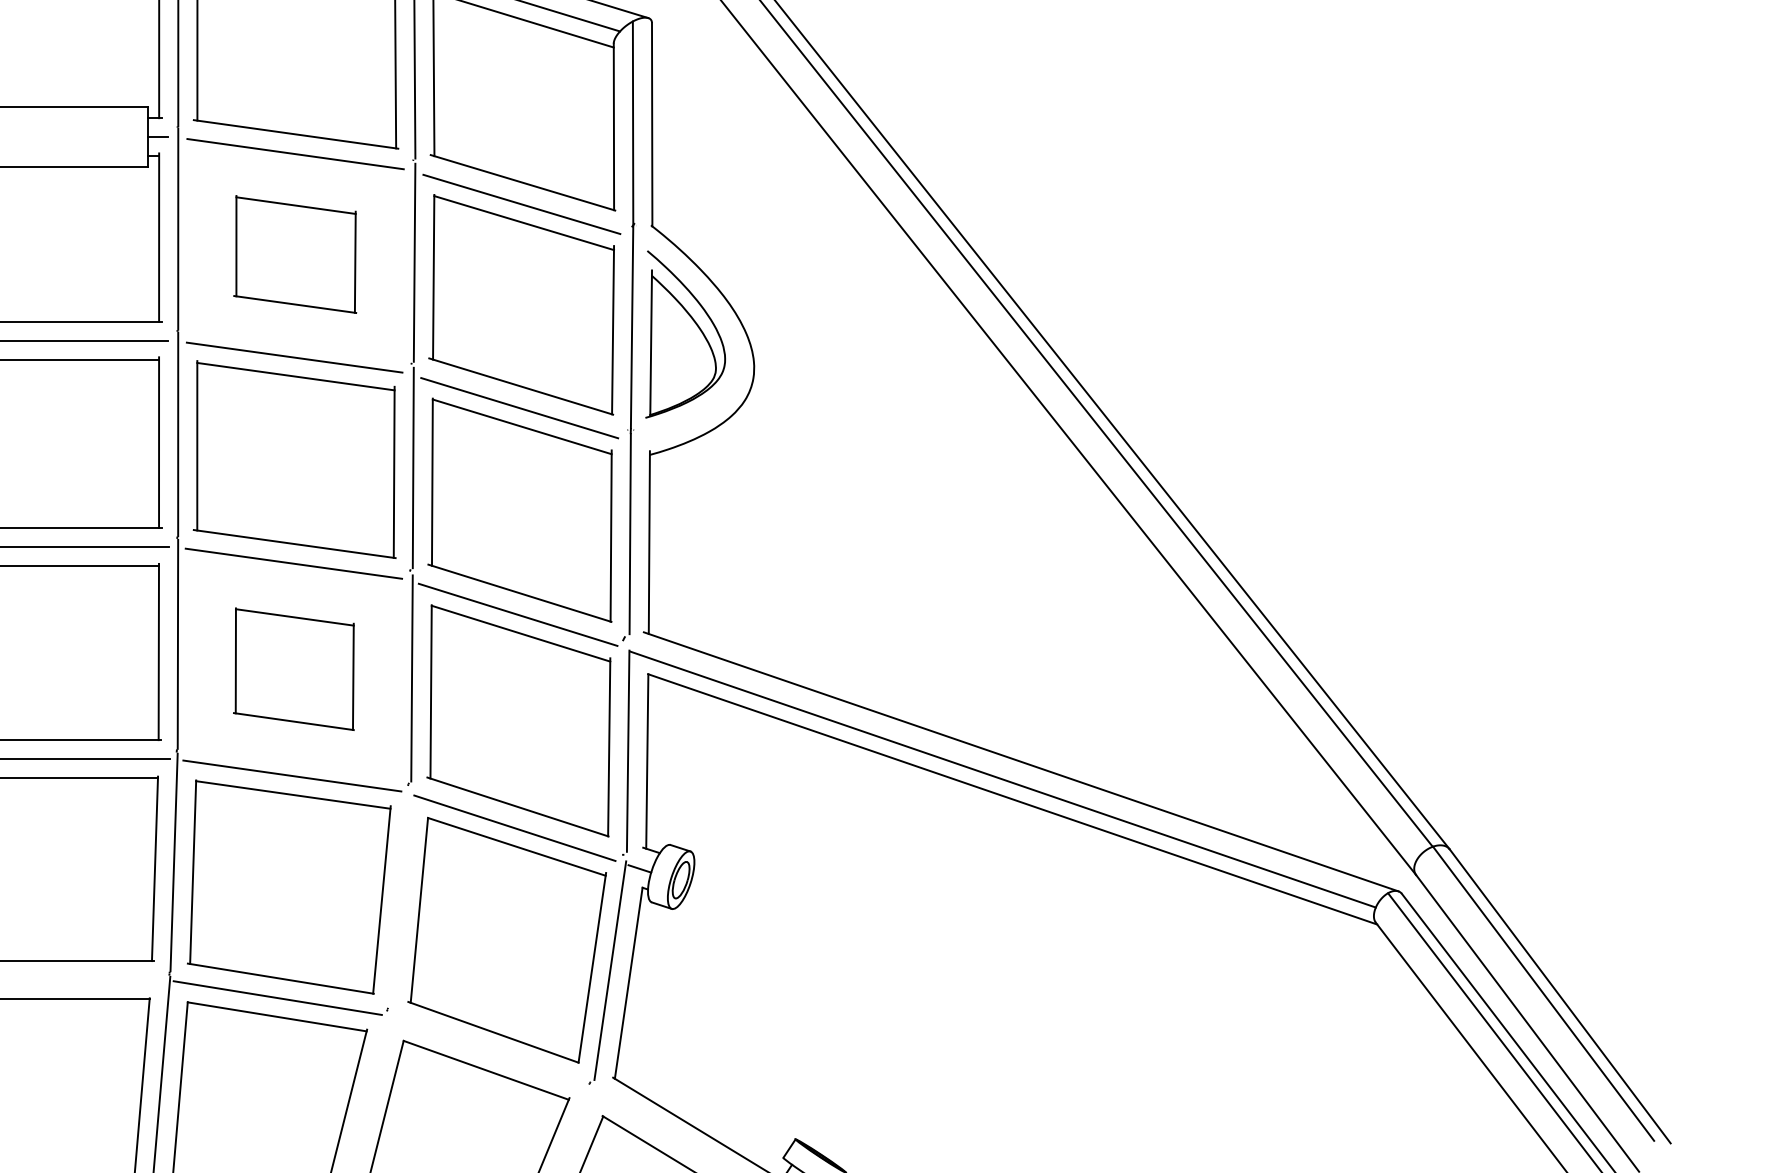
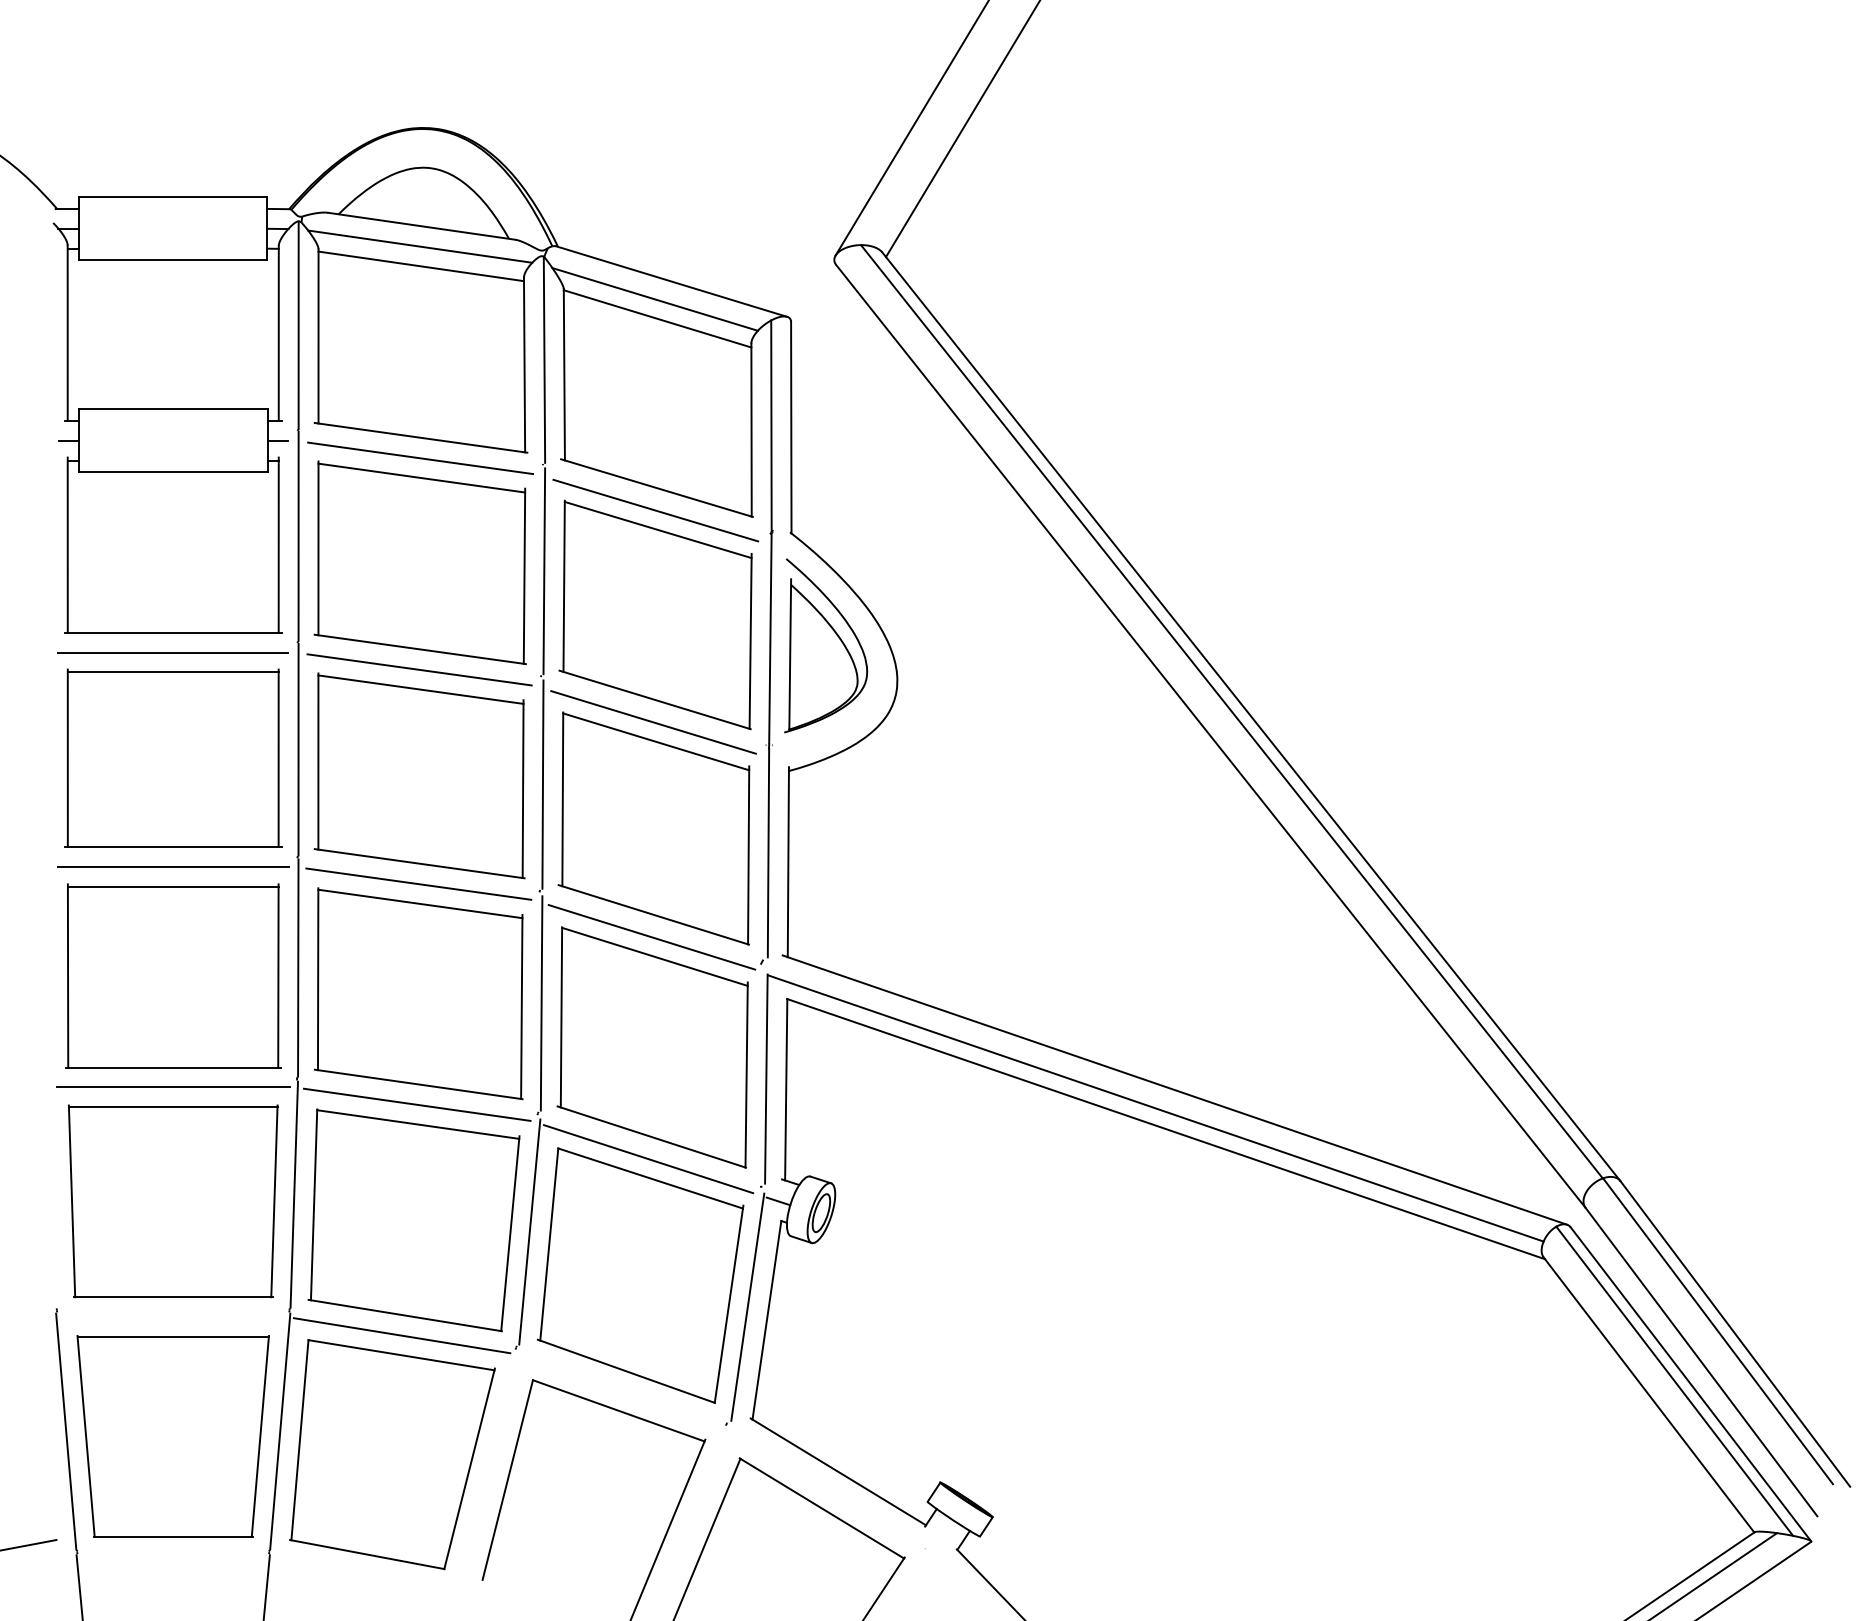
part: (294, 254) -> (419, 562), size x1.67
part: (293, 668) -> (418, 993), size x1.67
line: (400, 897) -> (529, 1231), added

